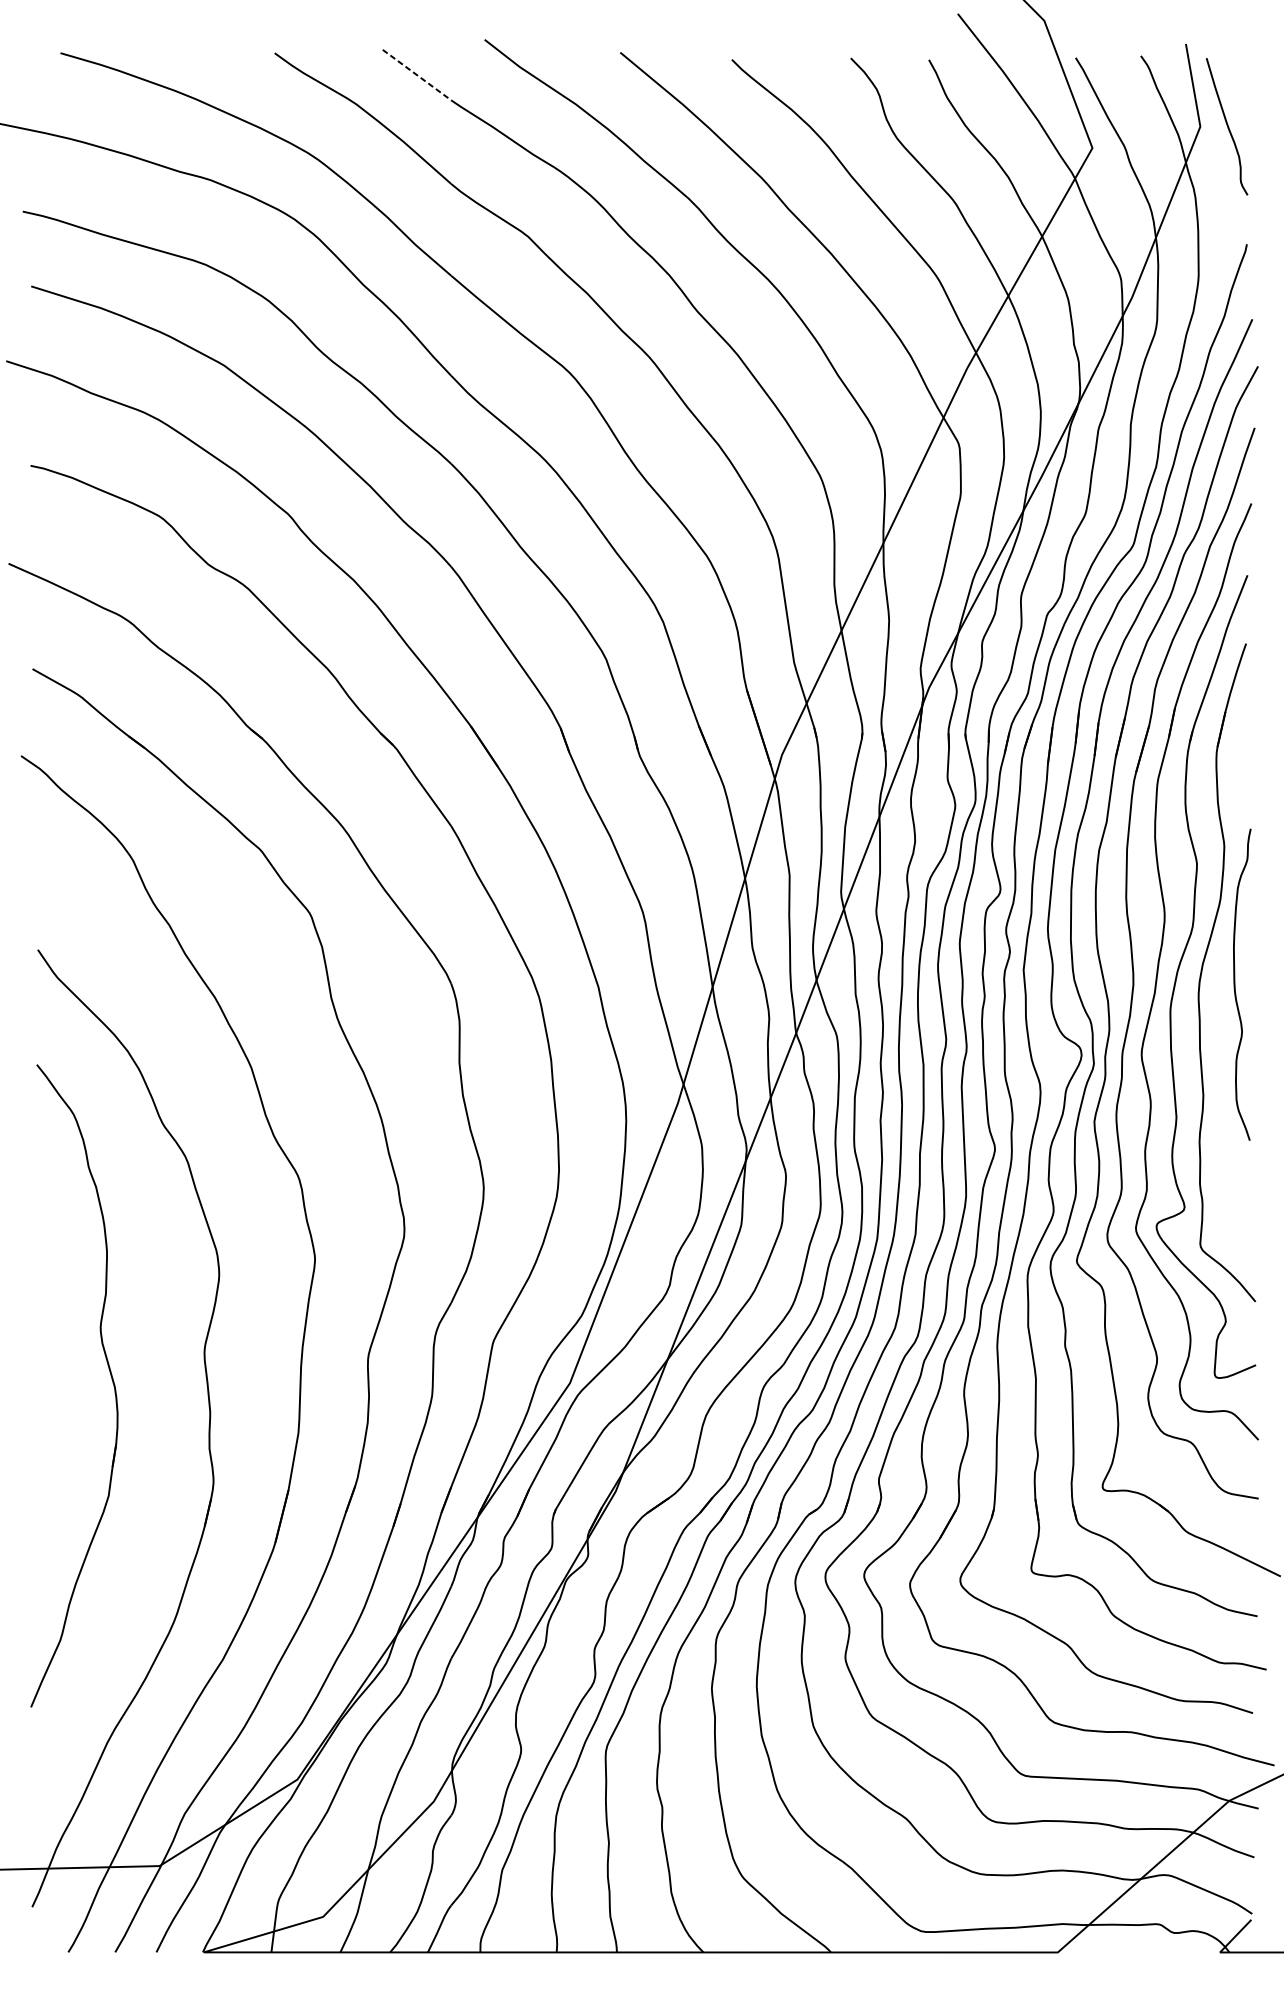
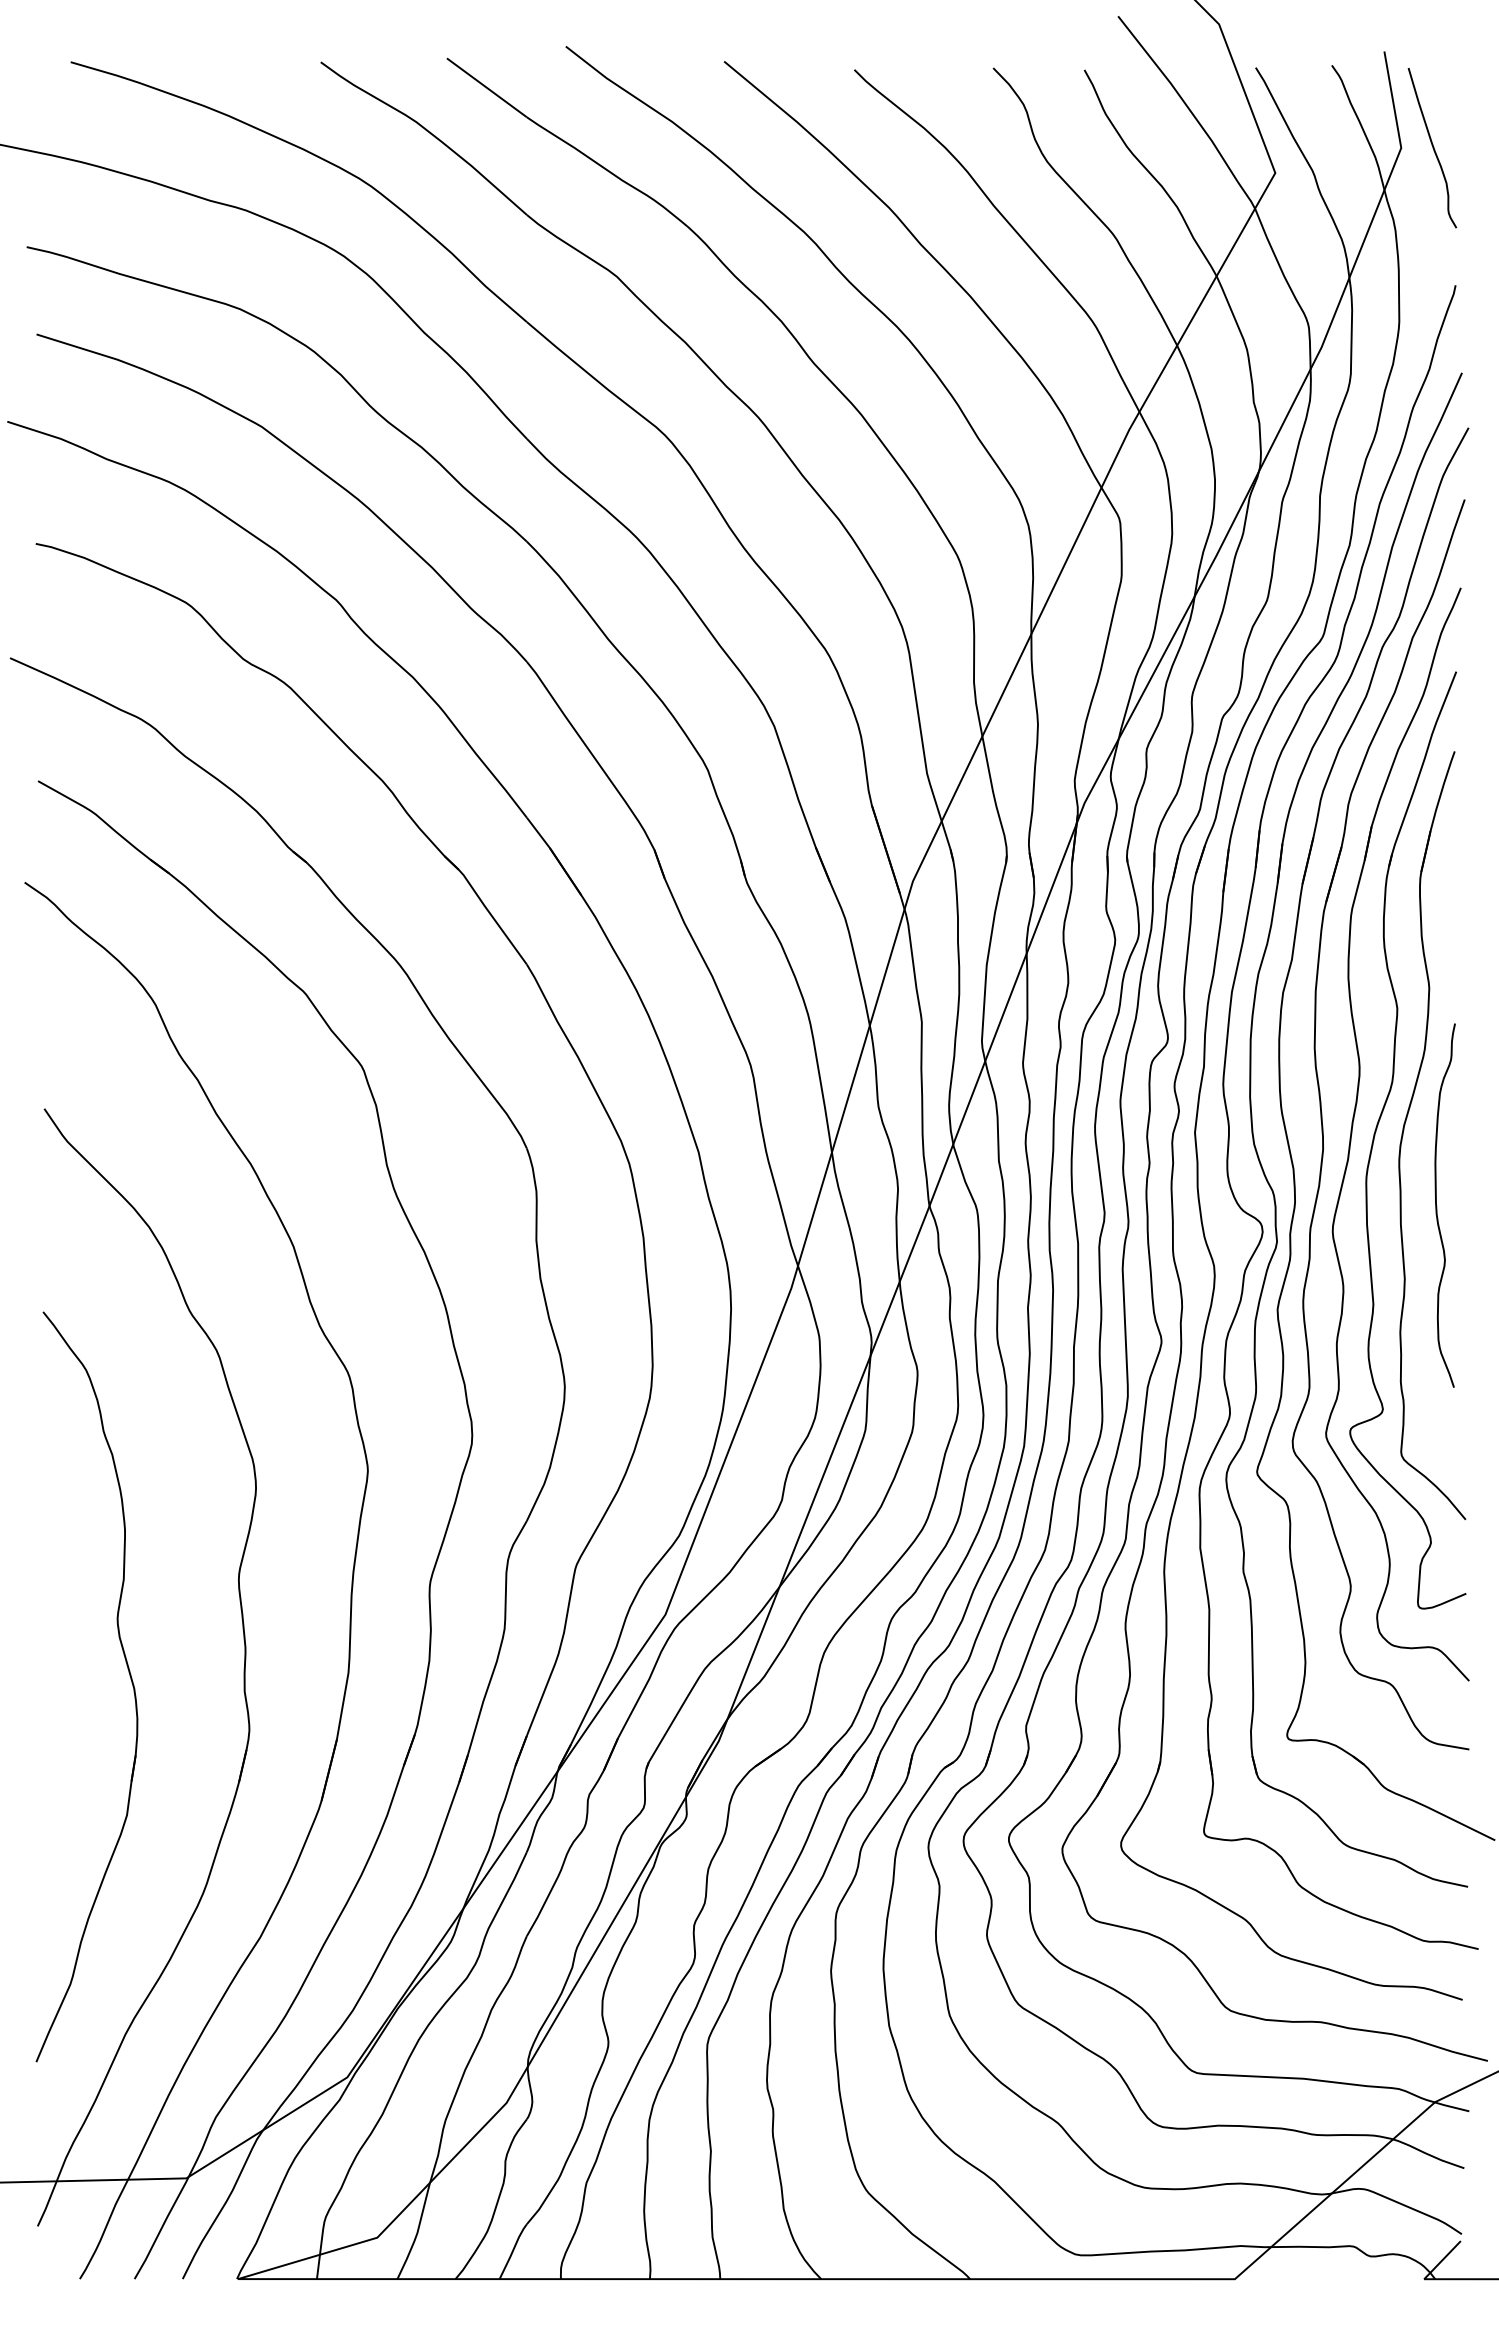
line: (416, 74) -> (486, 87), dashed -> solid
curve: (1235, 985) -> (1437, 1206), moved
part: (110, 1377) -> (129, 1676), moved

